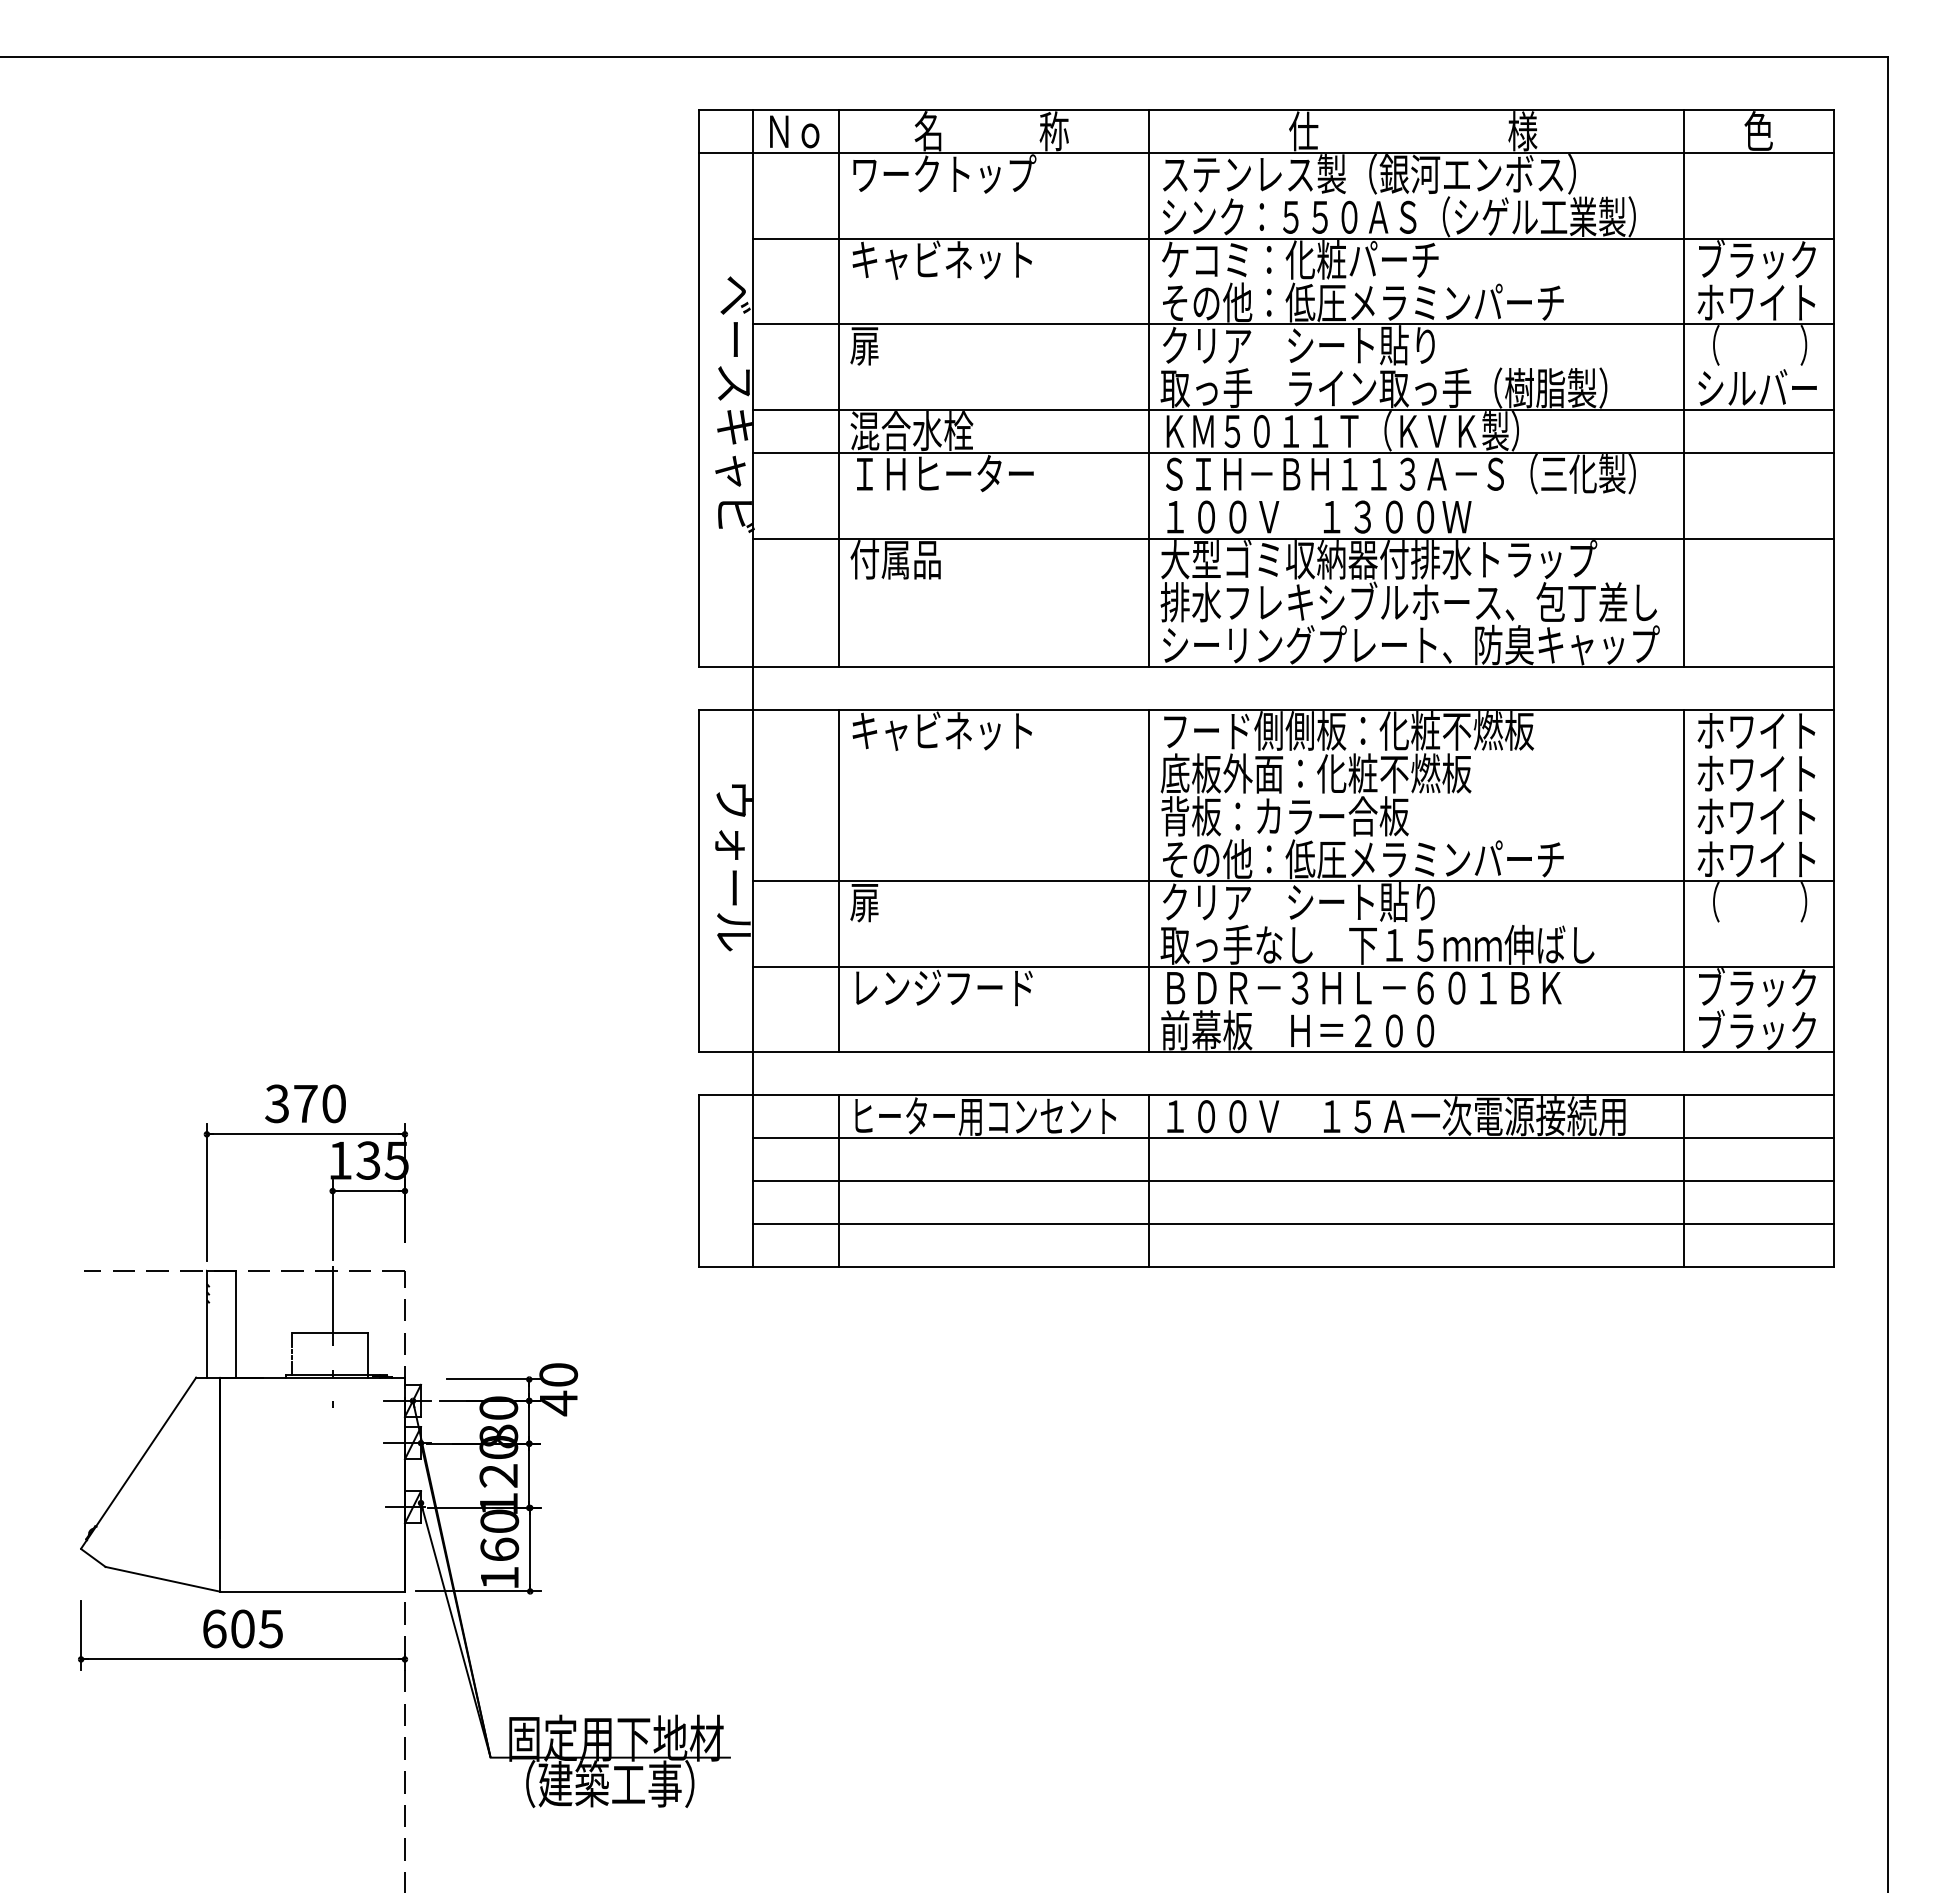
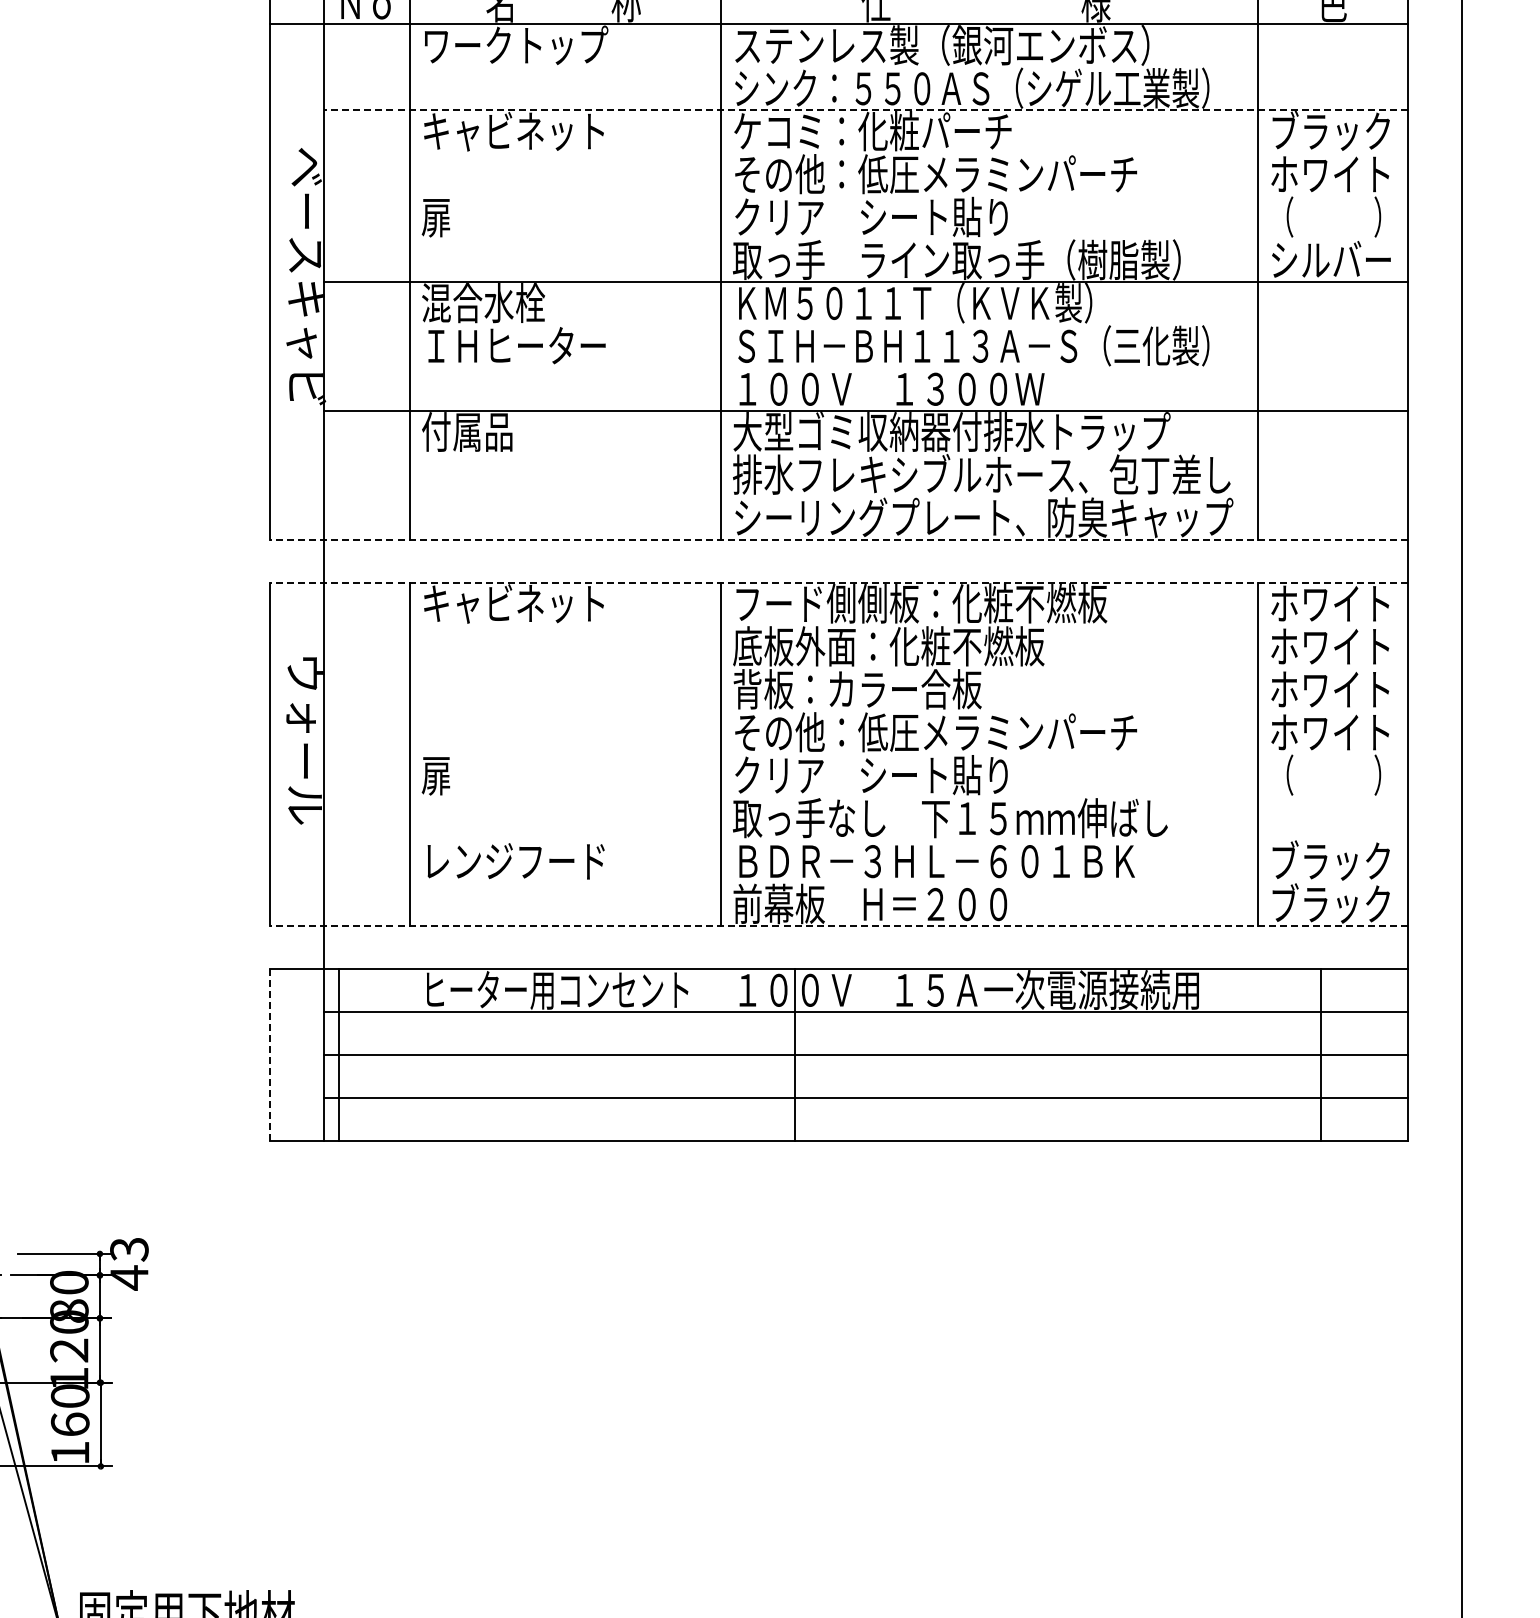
line: (1293, 238) -> (866, 109), solid -> dashed
line: (1293, 324) -> (866, 196), removed
line: (1293, 452) -> (866, 324), removed
line: (1266, 667) -> (839, 540), solid -> dashed
line: (1266, 709) -> (839, 582), solid -> dashed
line: (1293, 881) -> (866, 754), removed
line: (1293, 966) -> (866, 839), removed
line: (1266, 1052) -> (839, 926), solid -> dashed
line: (699, 1180) -> (270, 1054), solid -> dashed
line: (838, 1180) -> (338, 1054), moved
line: (1148, 1180) -> (794, 1054), moved
line: (1684, 1180) -> (1321, 1054), moved
text: (558, 1375) -> (129, 1249), 40 -> 43

